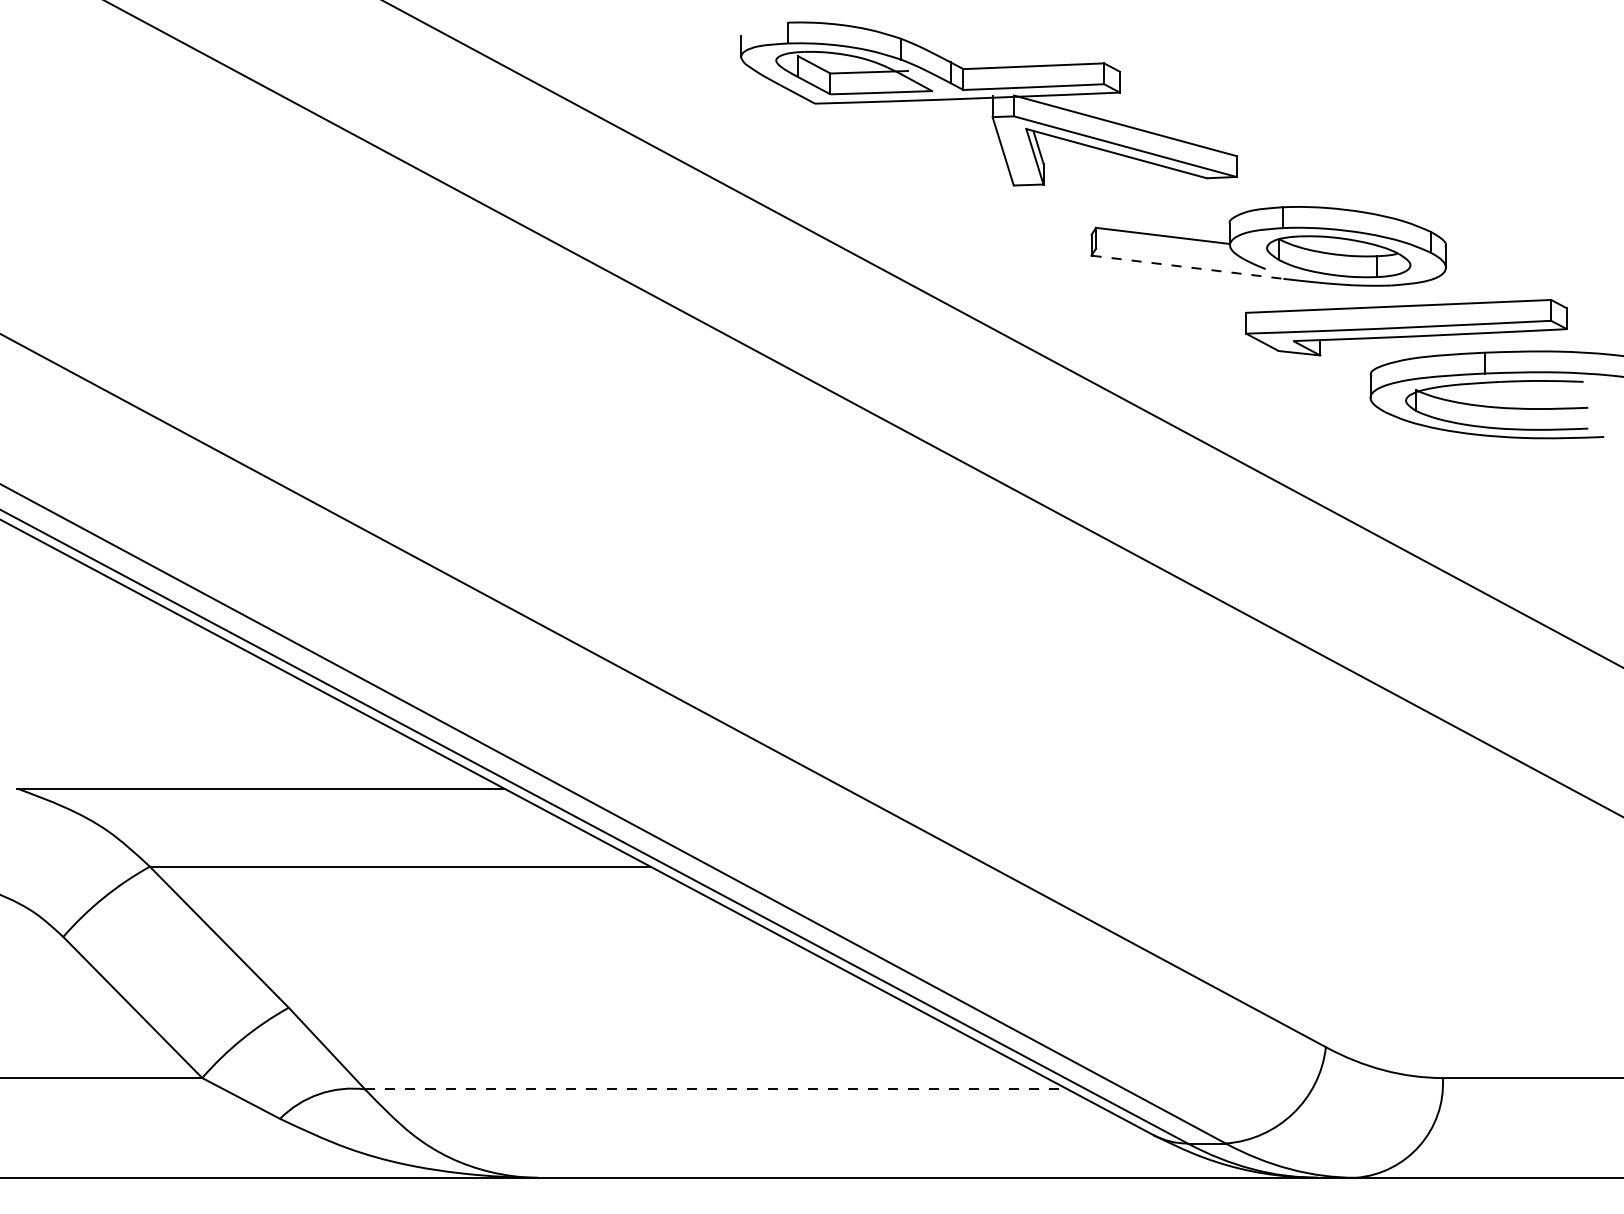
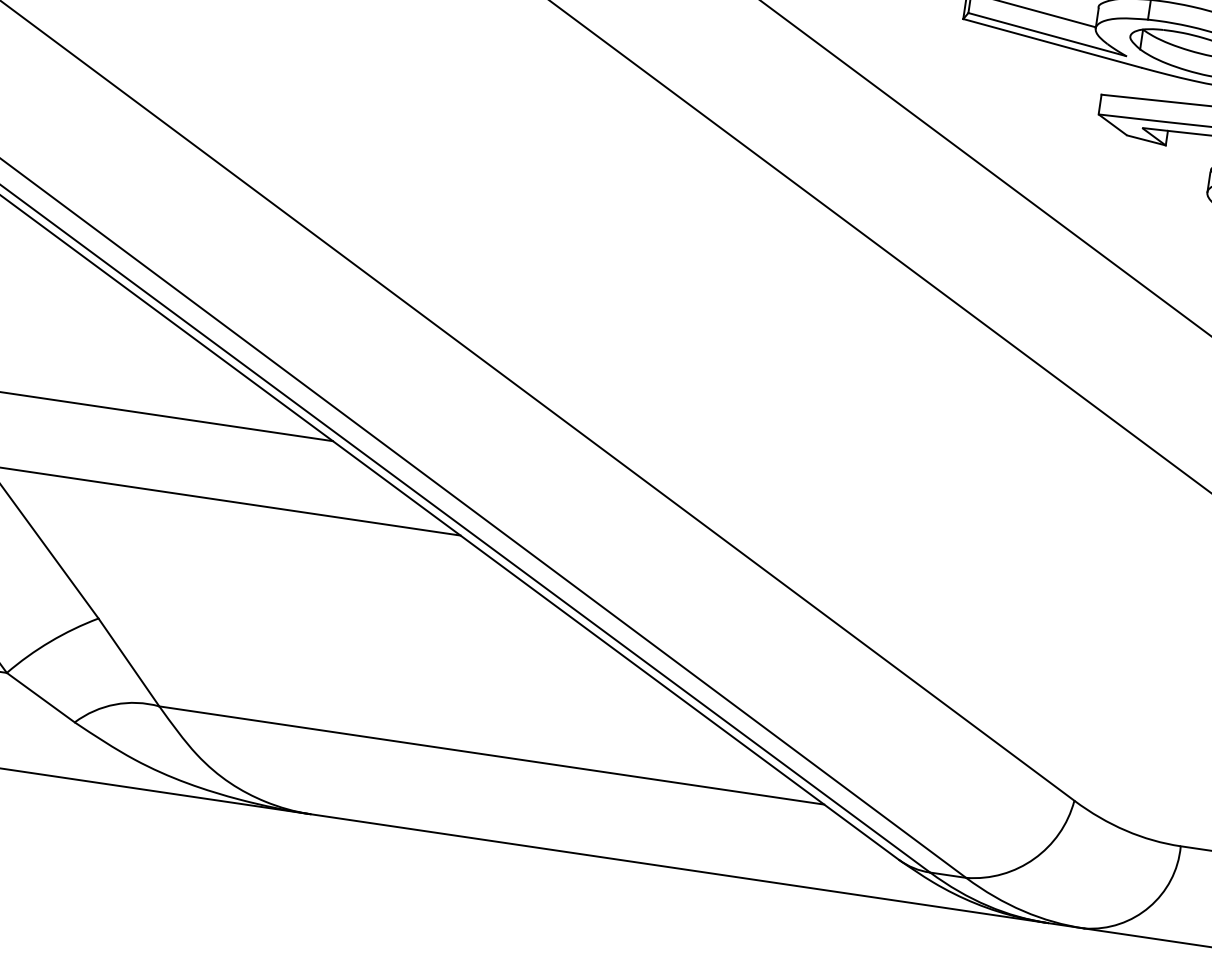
line: (1180, 258) -> (1047, 34), added
line: (1187, 267) -> (1052, 43), dashed -> solid
line: (716, 1089) -> (491, 755), dashed -> solid

